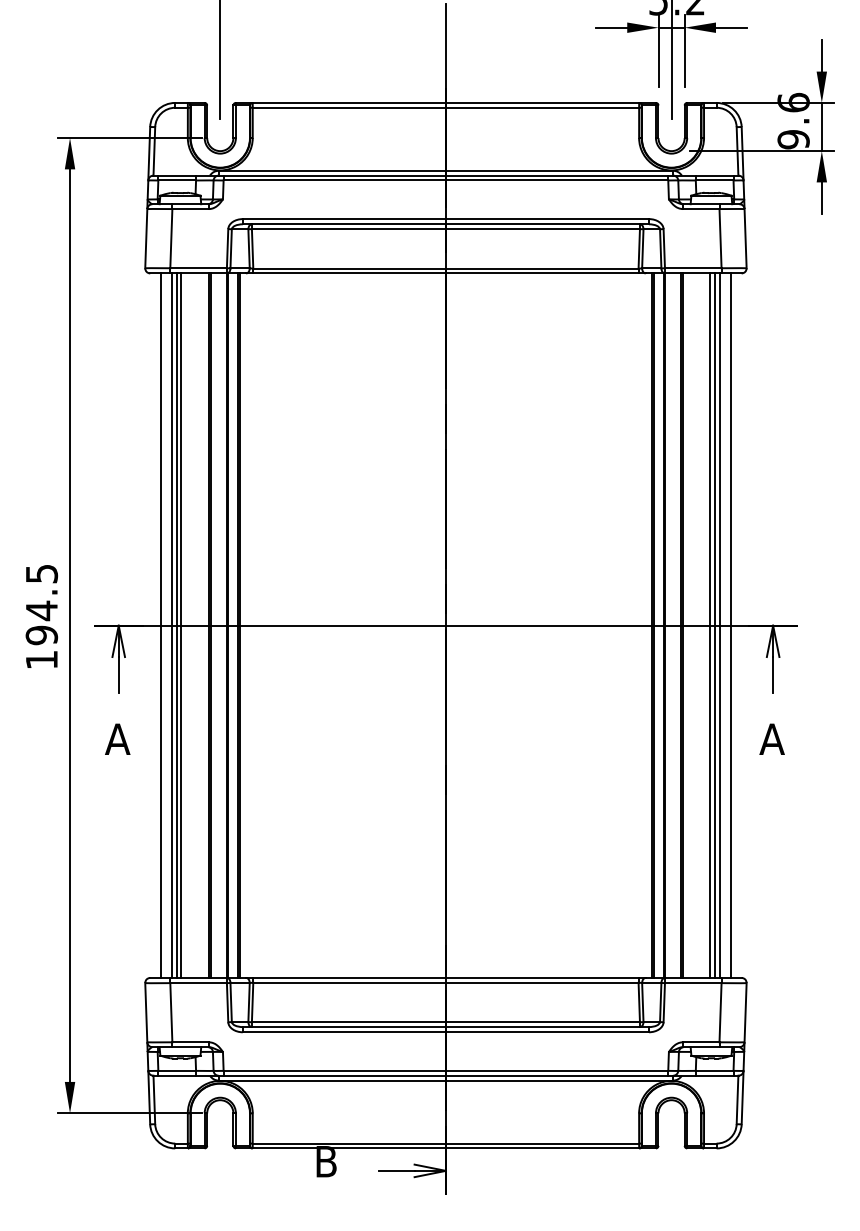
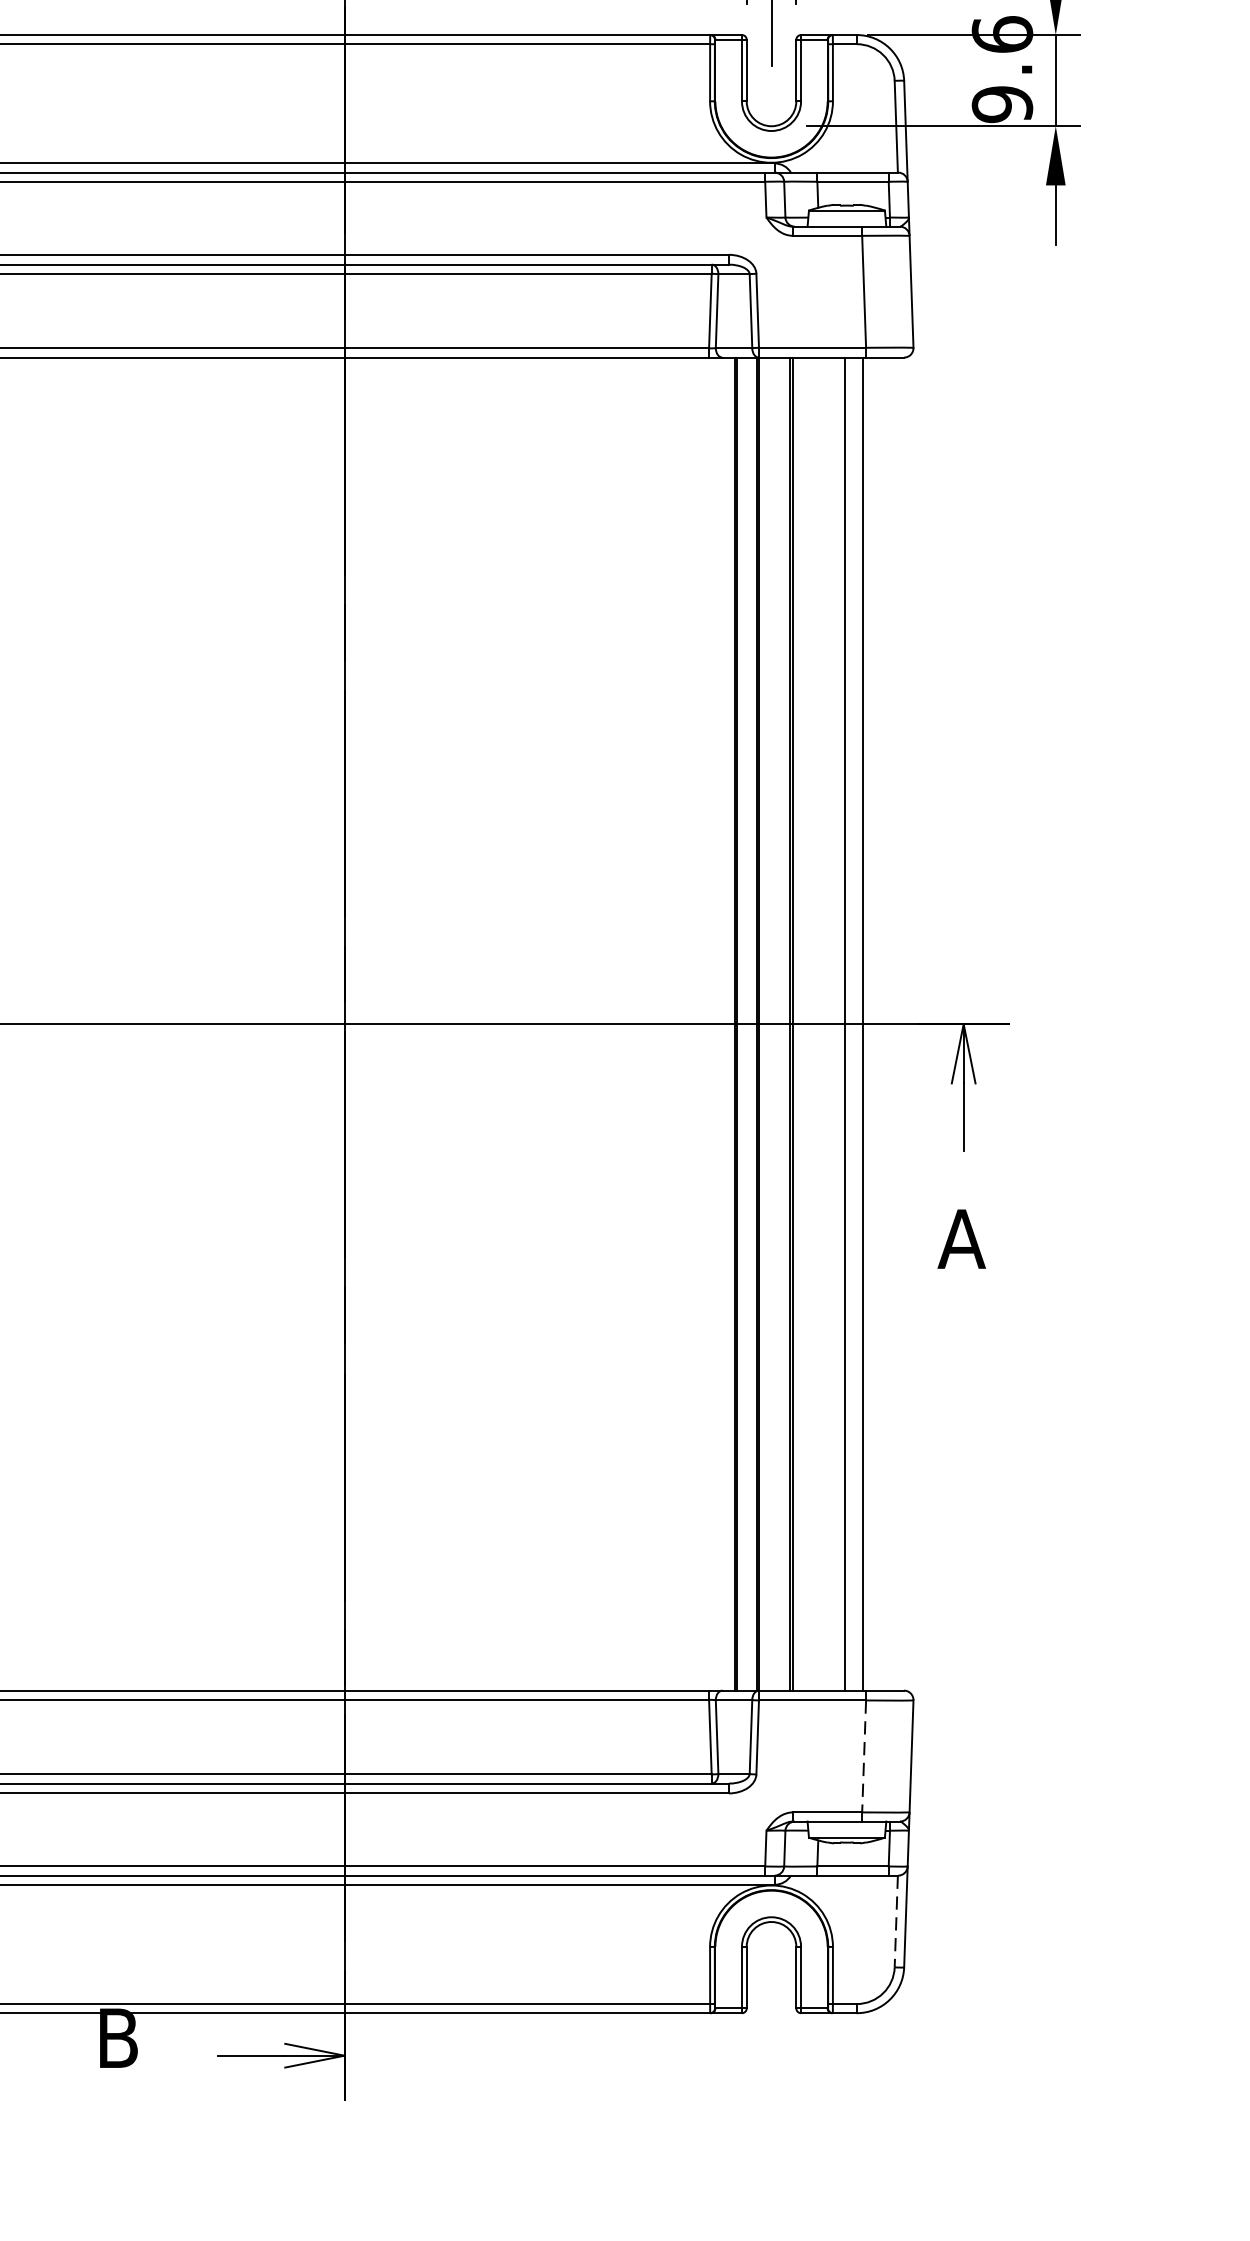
line: (715, 625) -> (854, 1023), removed
line: (731, 625) -> (884, 1023), removed
line: (720, 1012) -> (864, 1756), solid -> dashed
line: (737, 1100) -> (896, 1922), solid -> dashed

